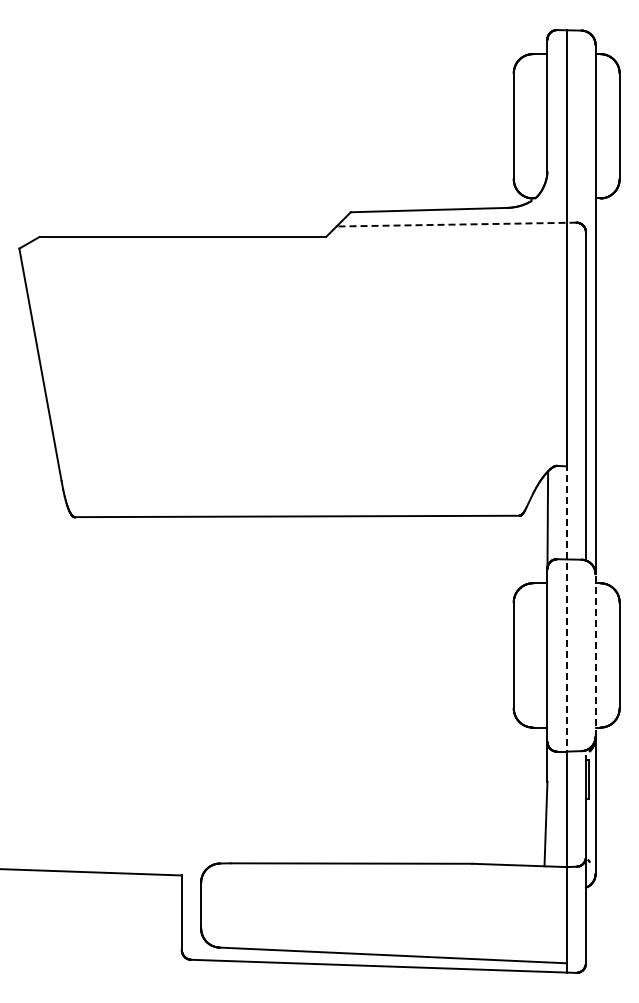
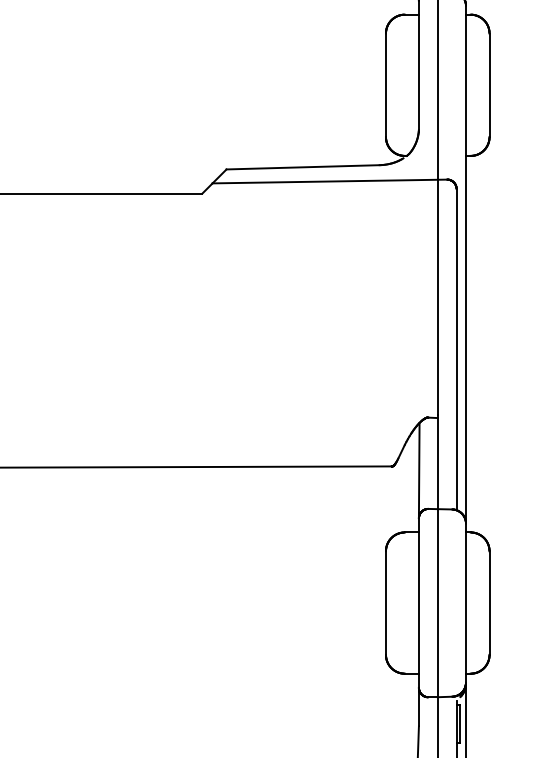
line: (456, 224) -> (329, 181), dashed -> solid
line: (566, 608) -> (437, 557), dashed -> solid
line: (595, 654) -> (465, 602), dashed -> solid

